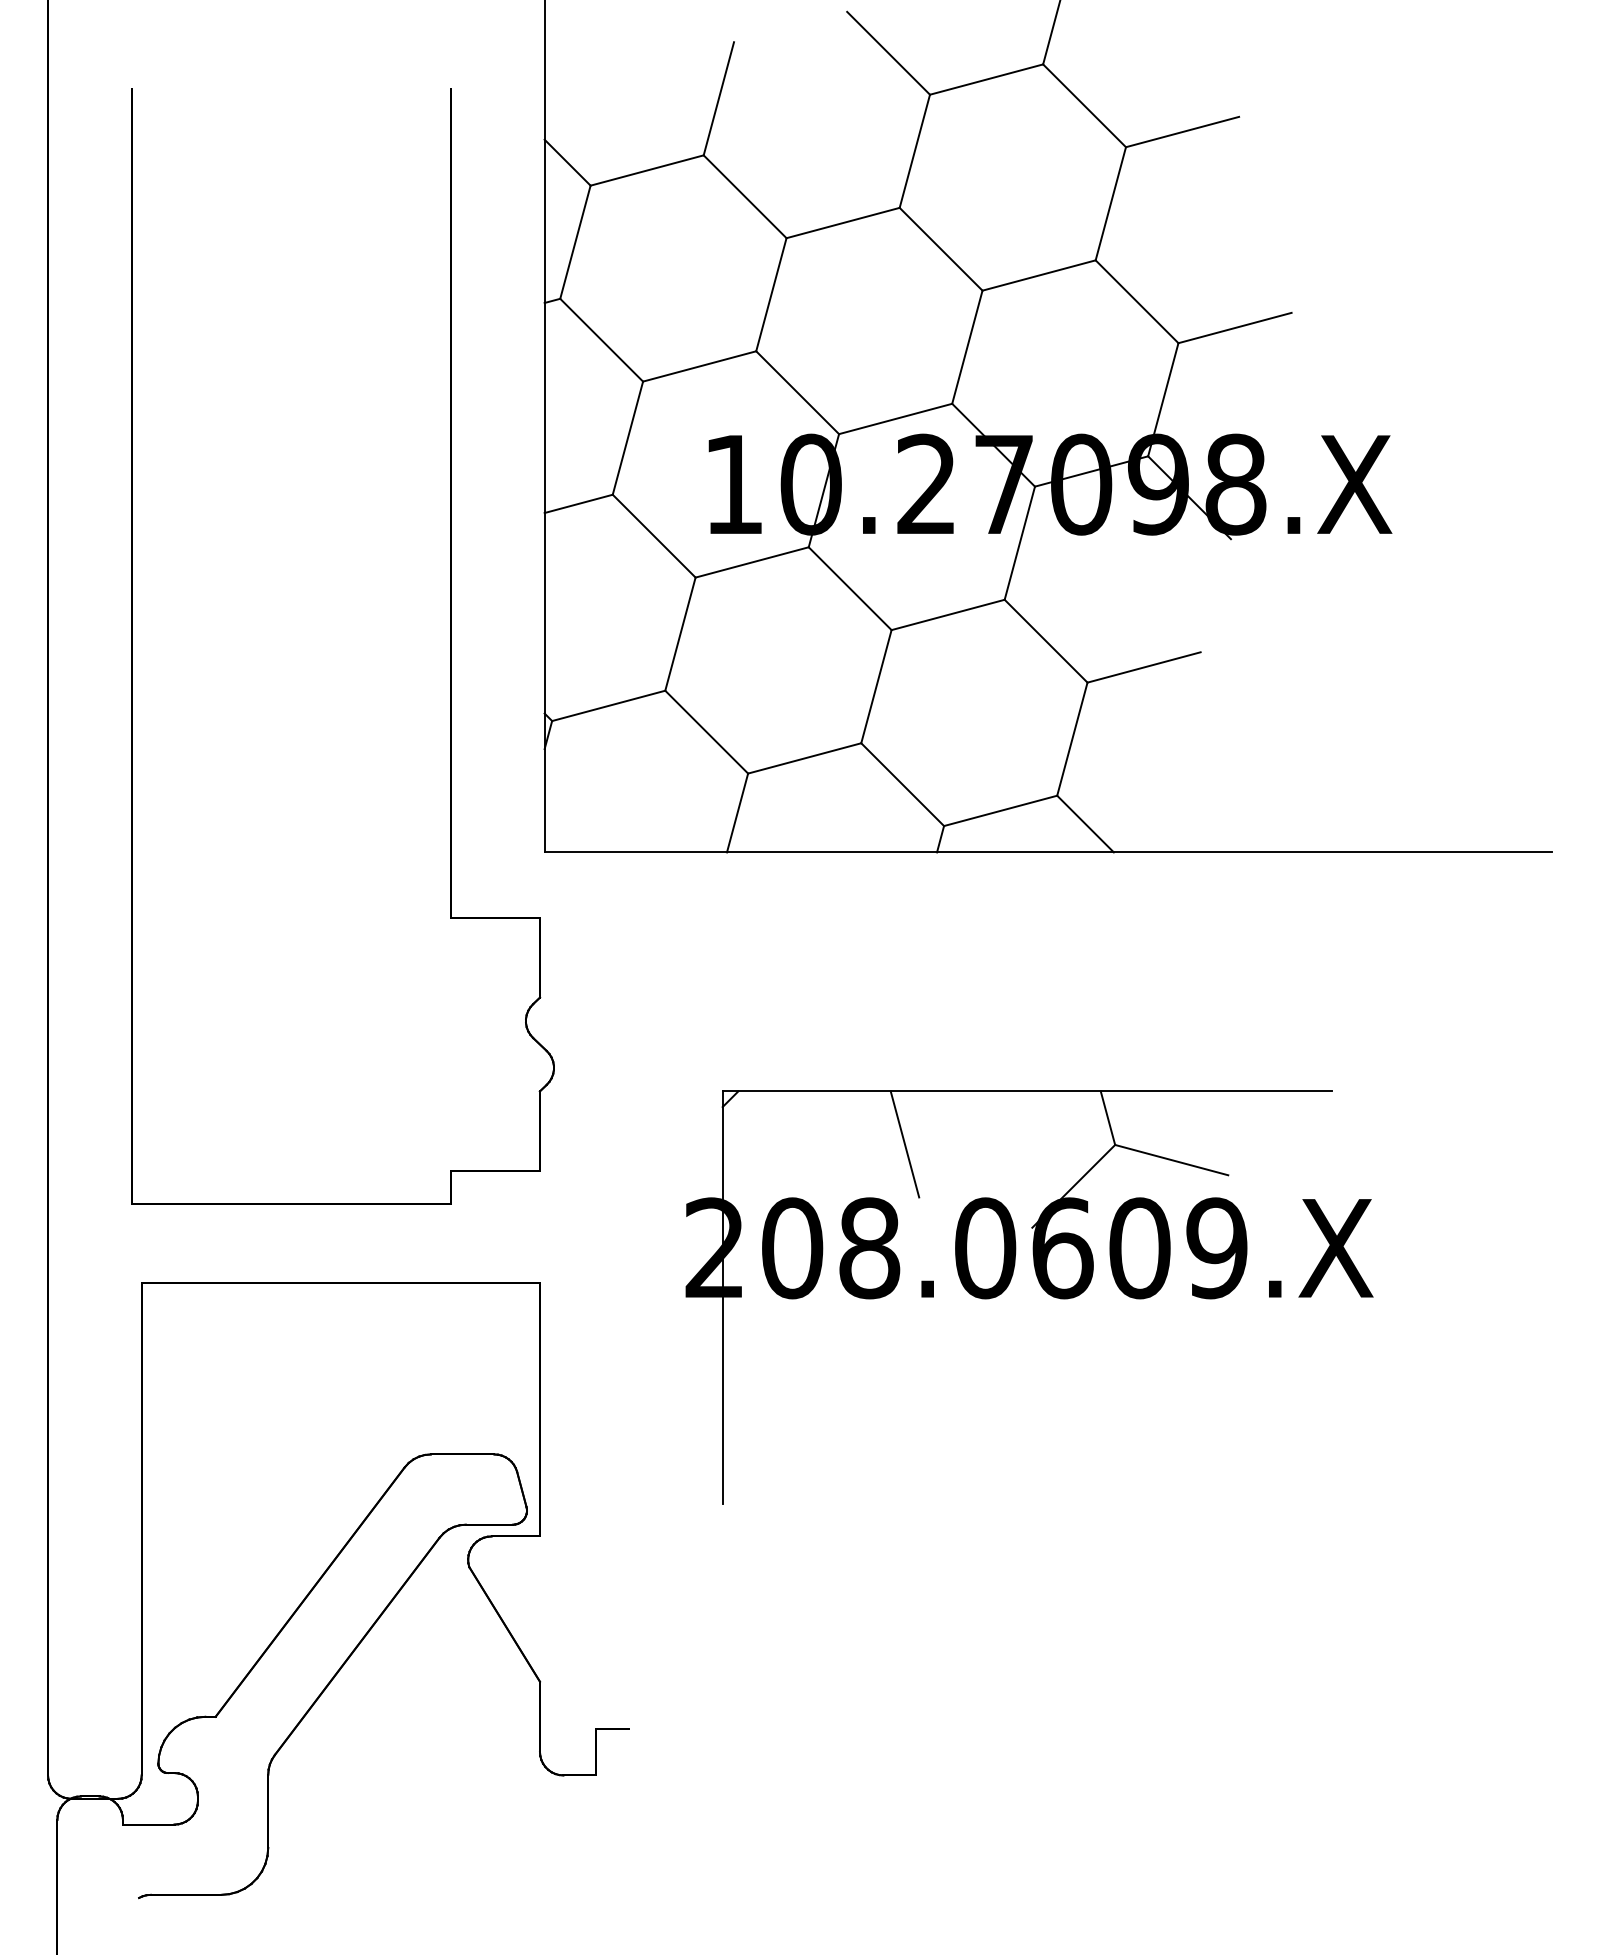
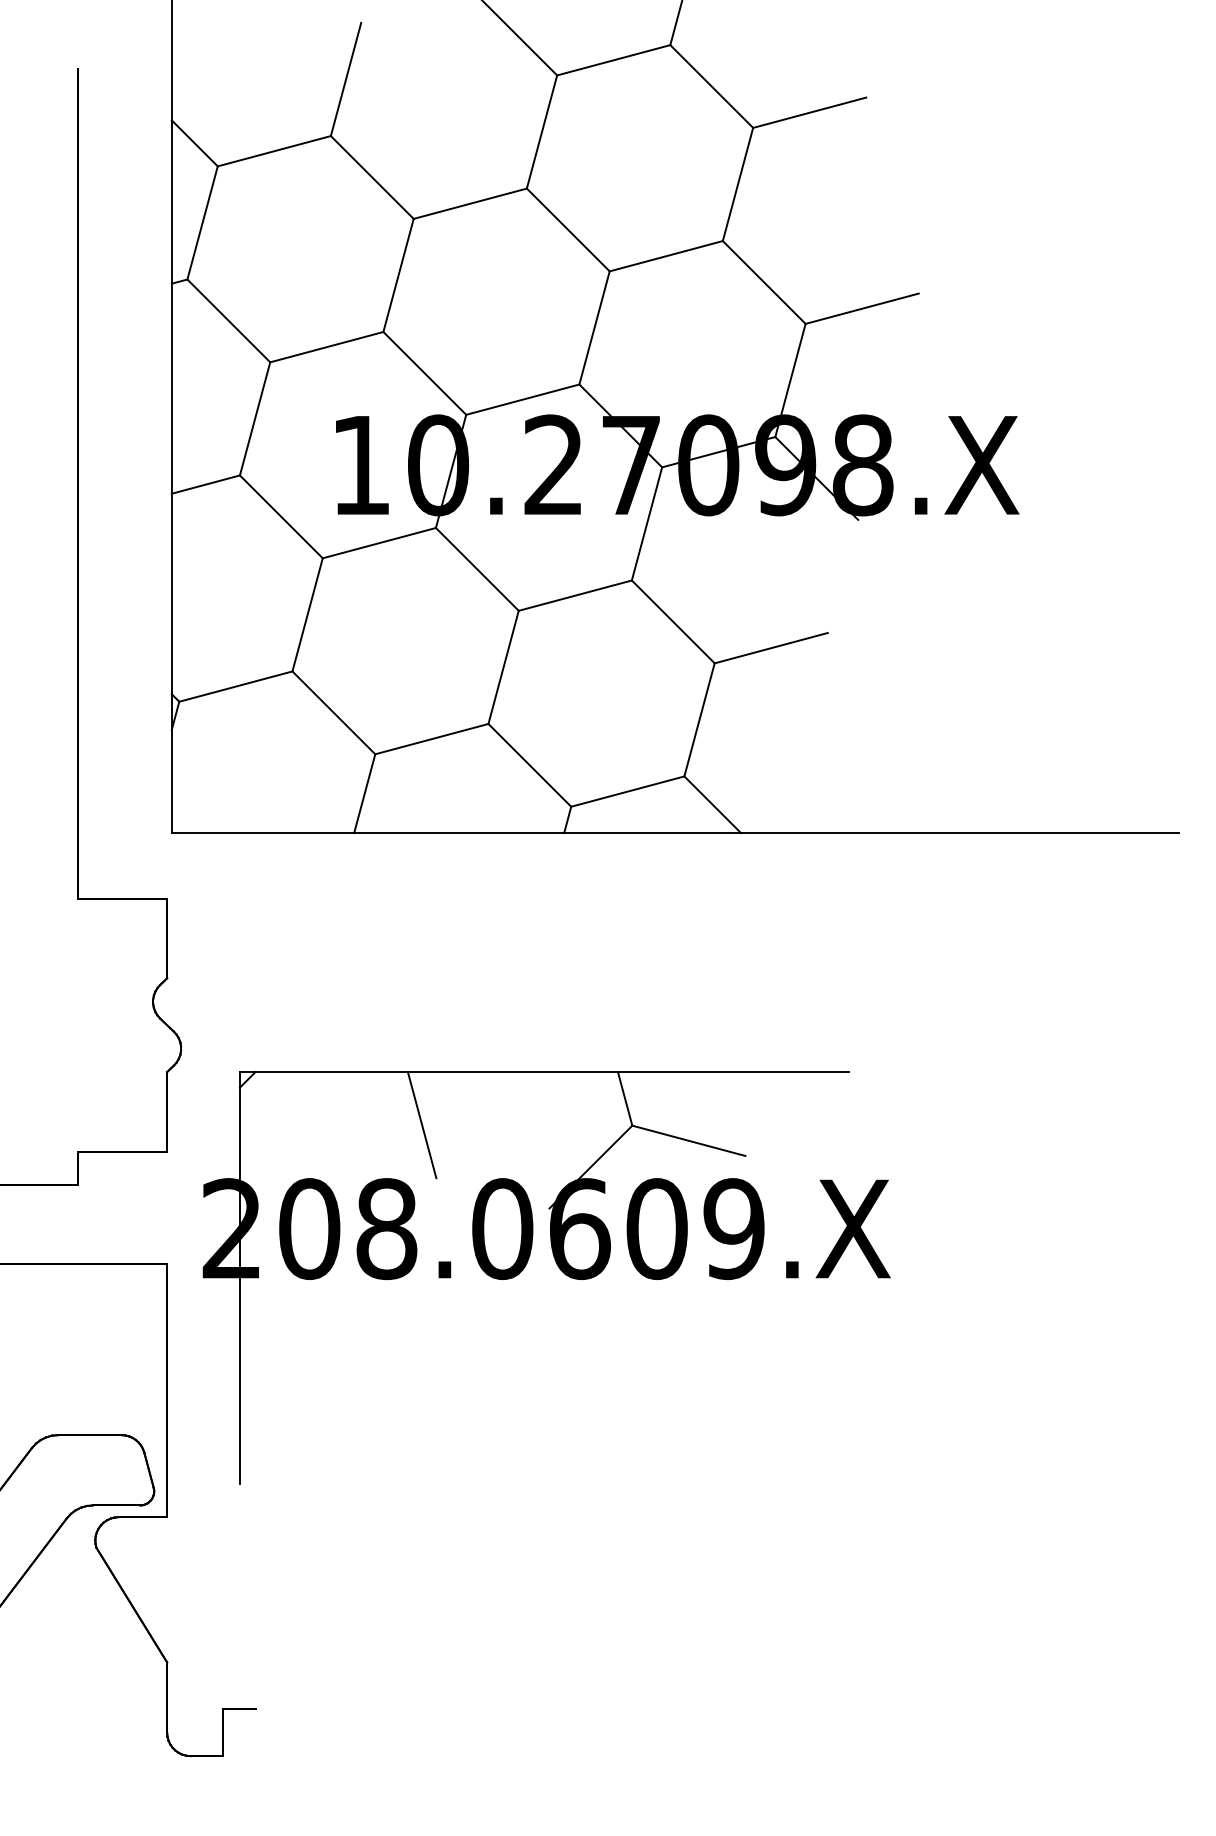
part: (1041, 1287) -> (558, 1268), moved

